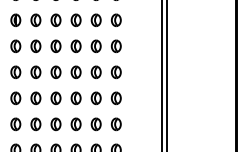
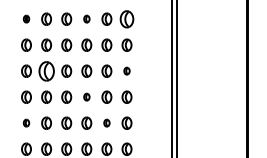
part: (15, 19) -> (26, 18), size x0.6
part: (75, 19) -> (86, 18), size x0.6
part: (115, 19) -> (126, 18), size x1.4
part: (35, 71) -> (46, 70), size x1.6
part: (115, 71) -> (126, 70), size x0.6
part: (75, 97) -> (86, 96), size x0.6
part: (15, 123) -> (26, 122), size x0.6
part: (95, 123) -> (106, 122), size x0.6

